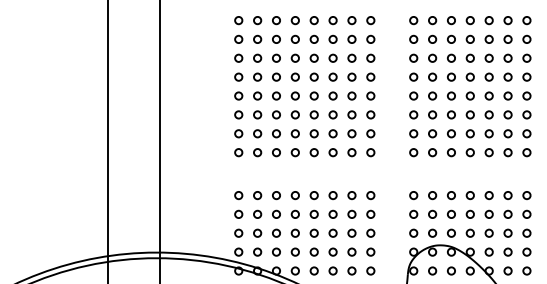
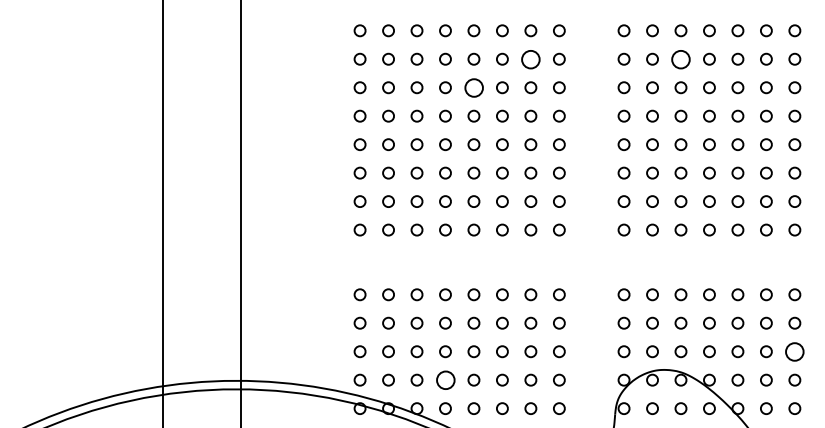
circle: (351, 38) -> (530, 57), size x1.6
circle: (451, 38) -> (681, 57), size x1.6
circle: (313, 57) -> (472, 86), size x1.6
circle: (526, 232) -> (794, 350), size x1.6
circle: (294, 251) -> (444, 379), size x1.6

